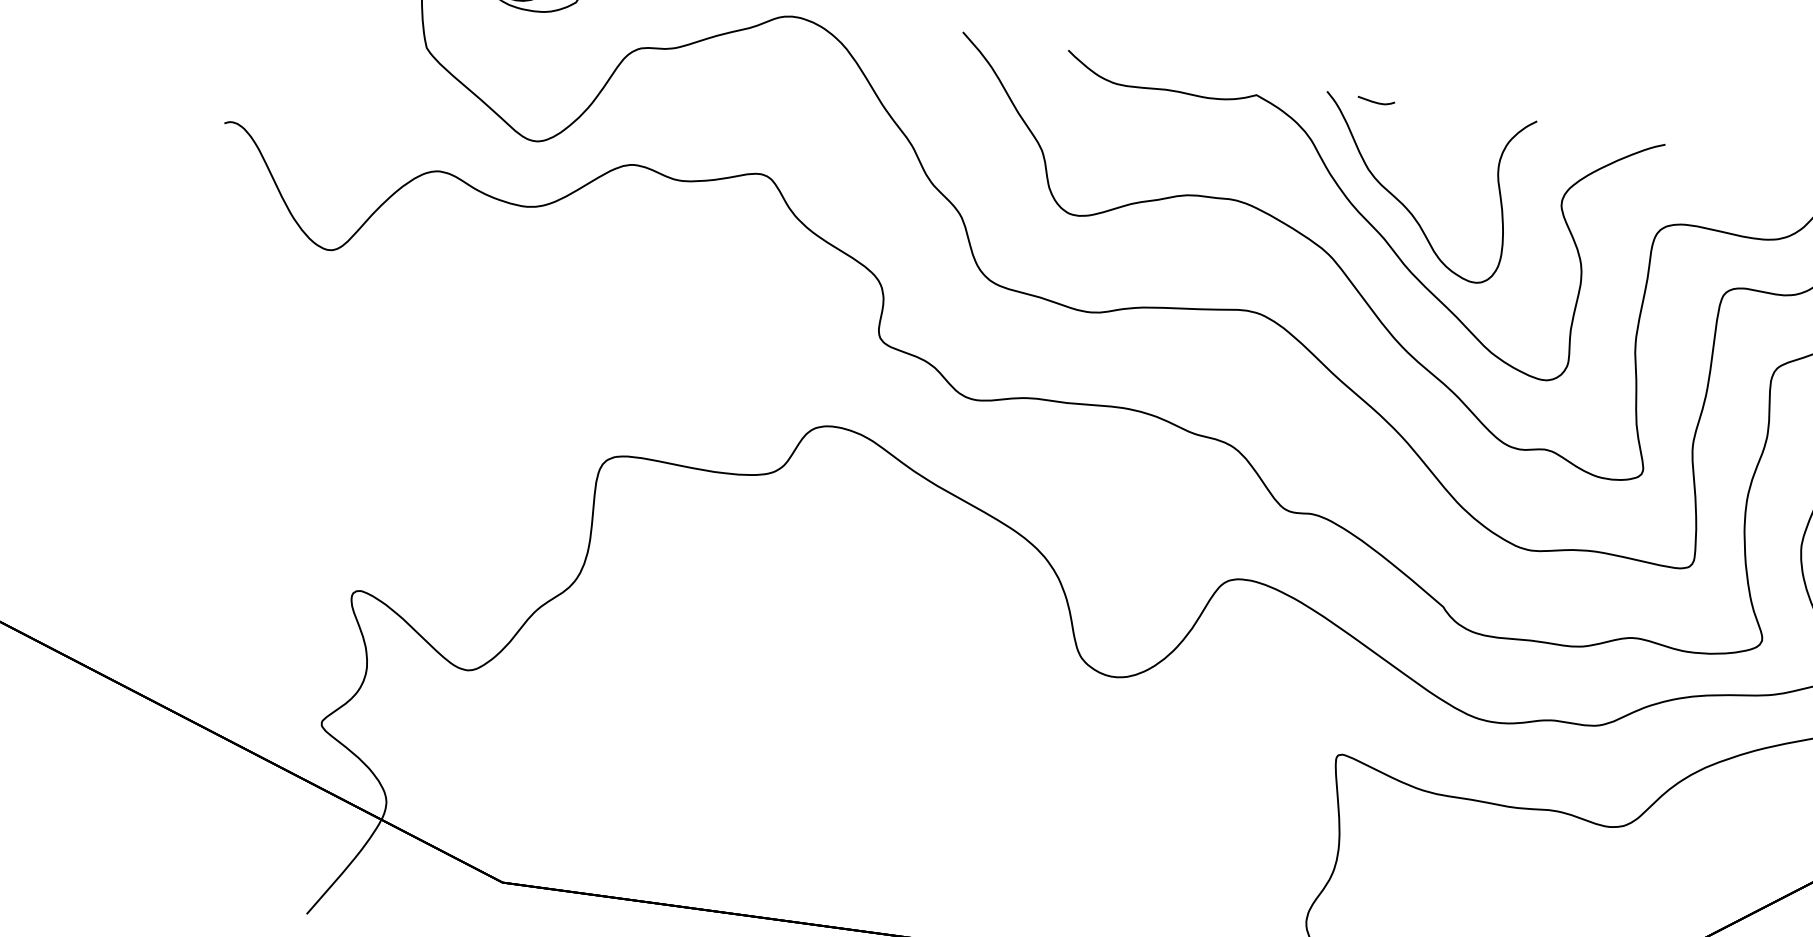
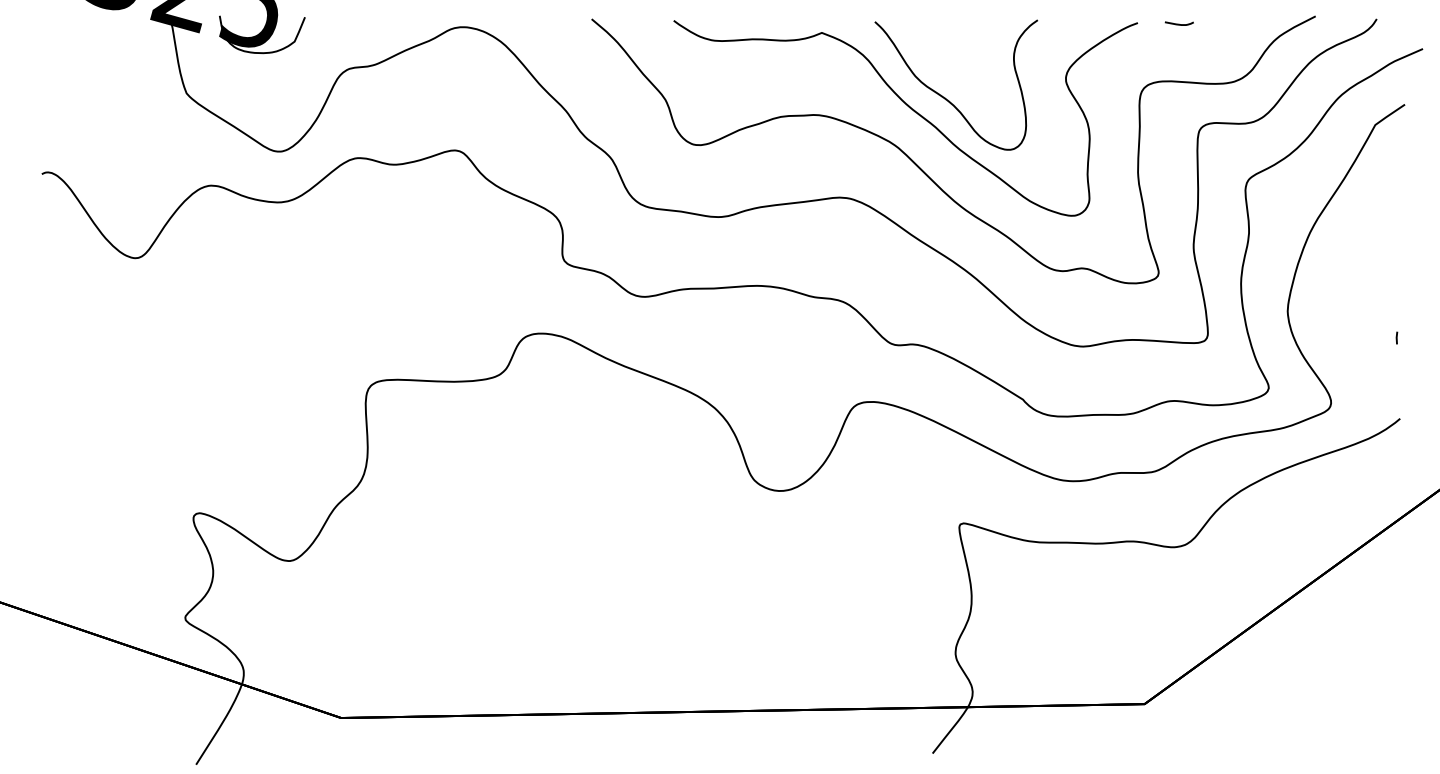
curve: (1375, 100) -> (1178, 23), moved

